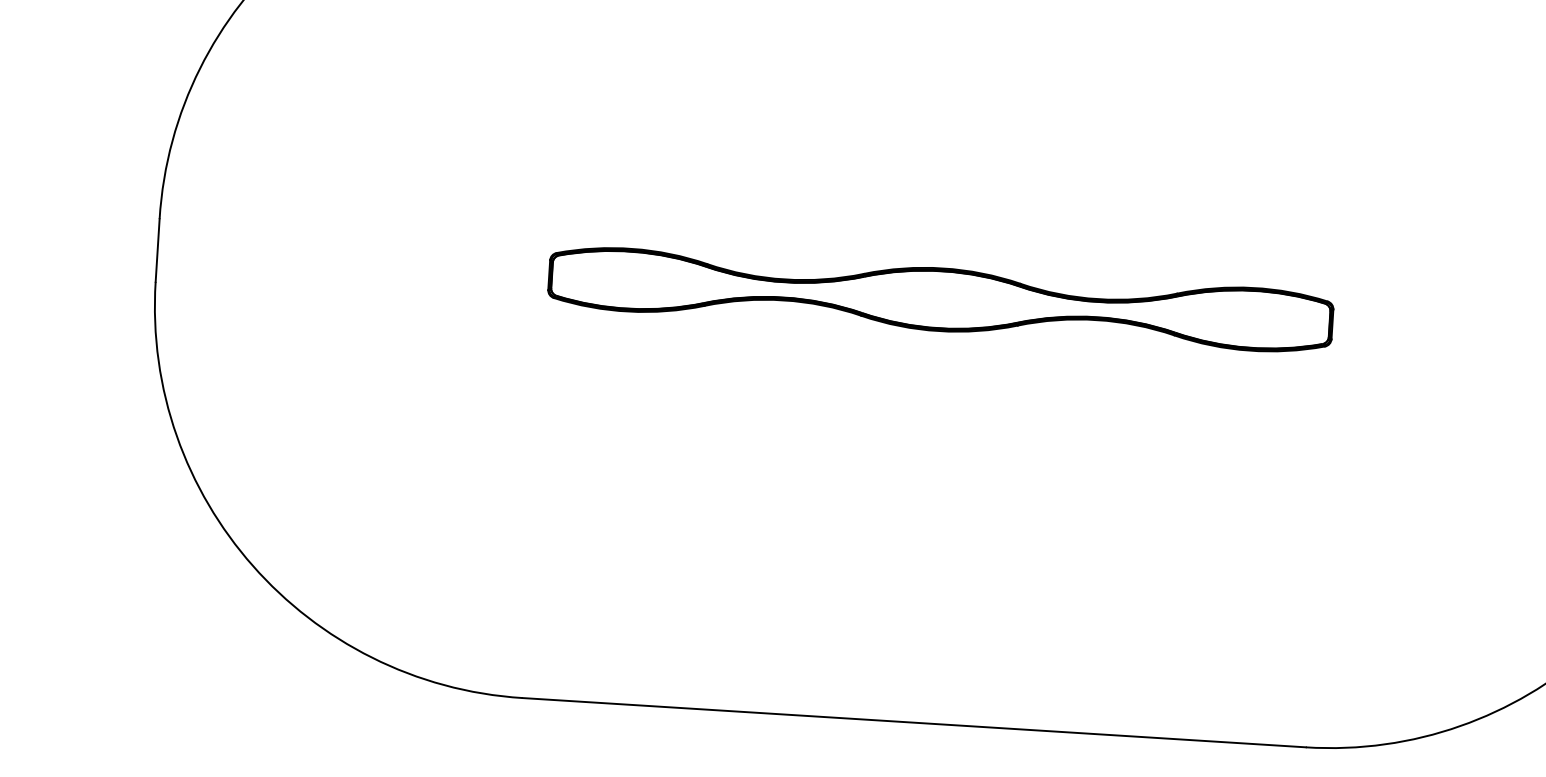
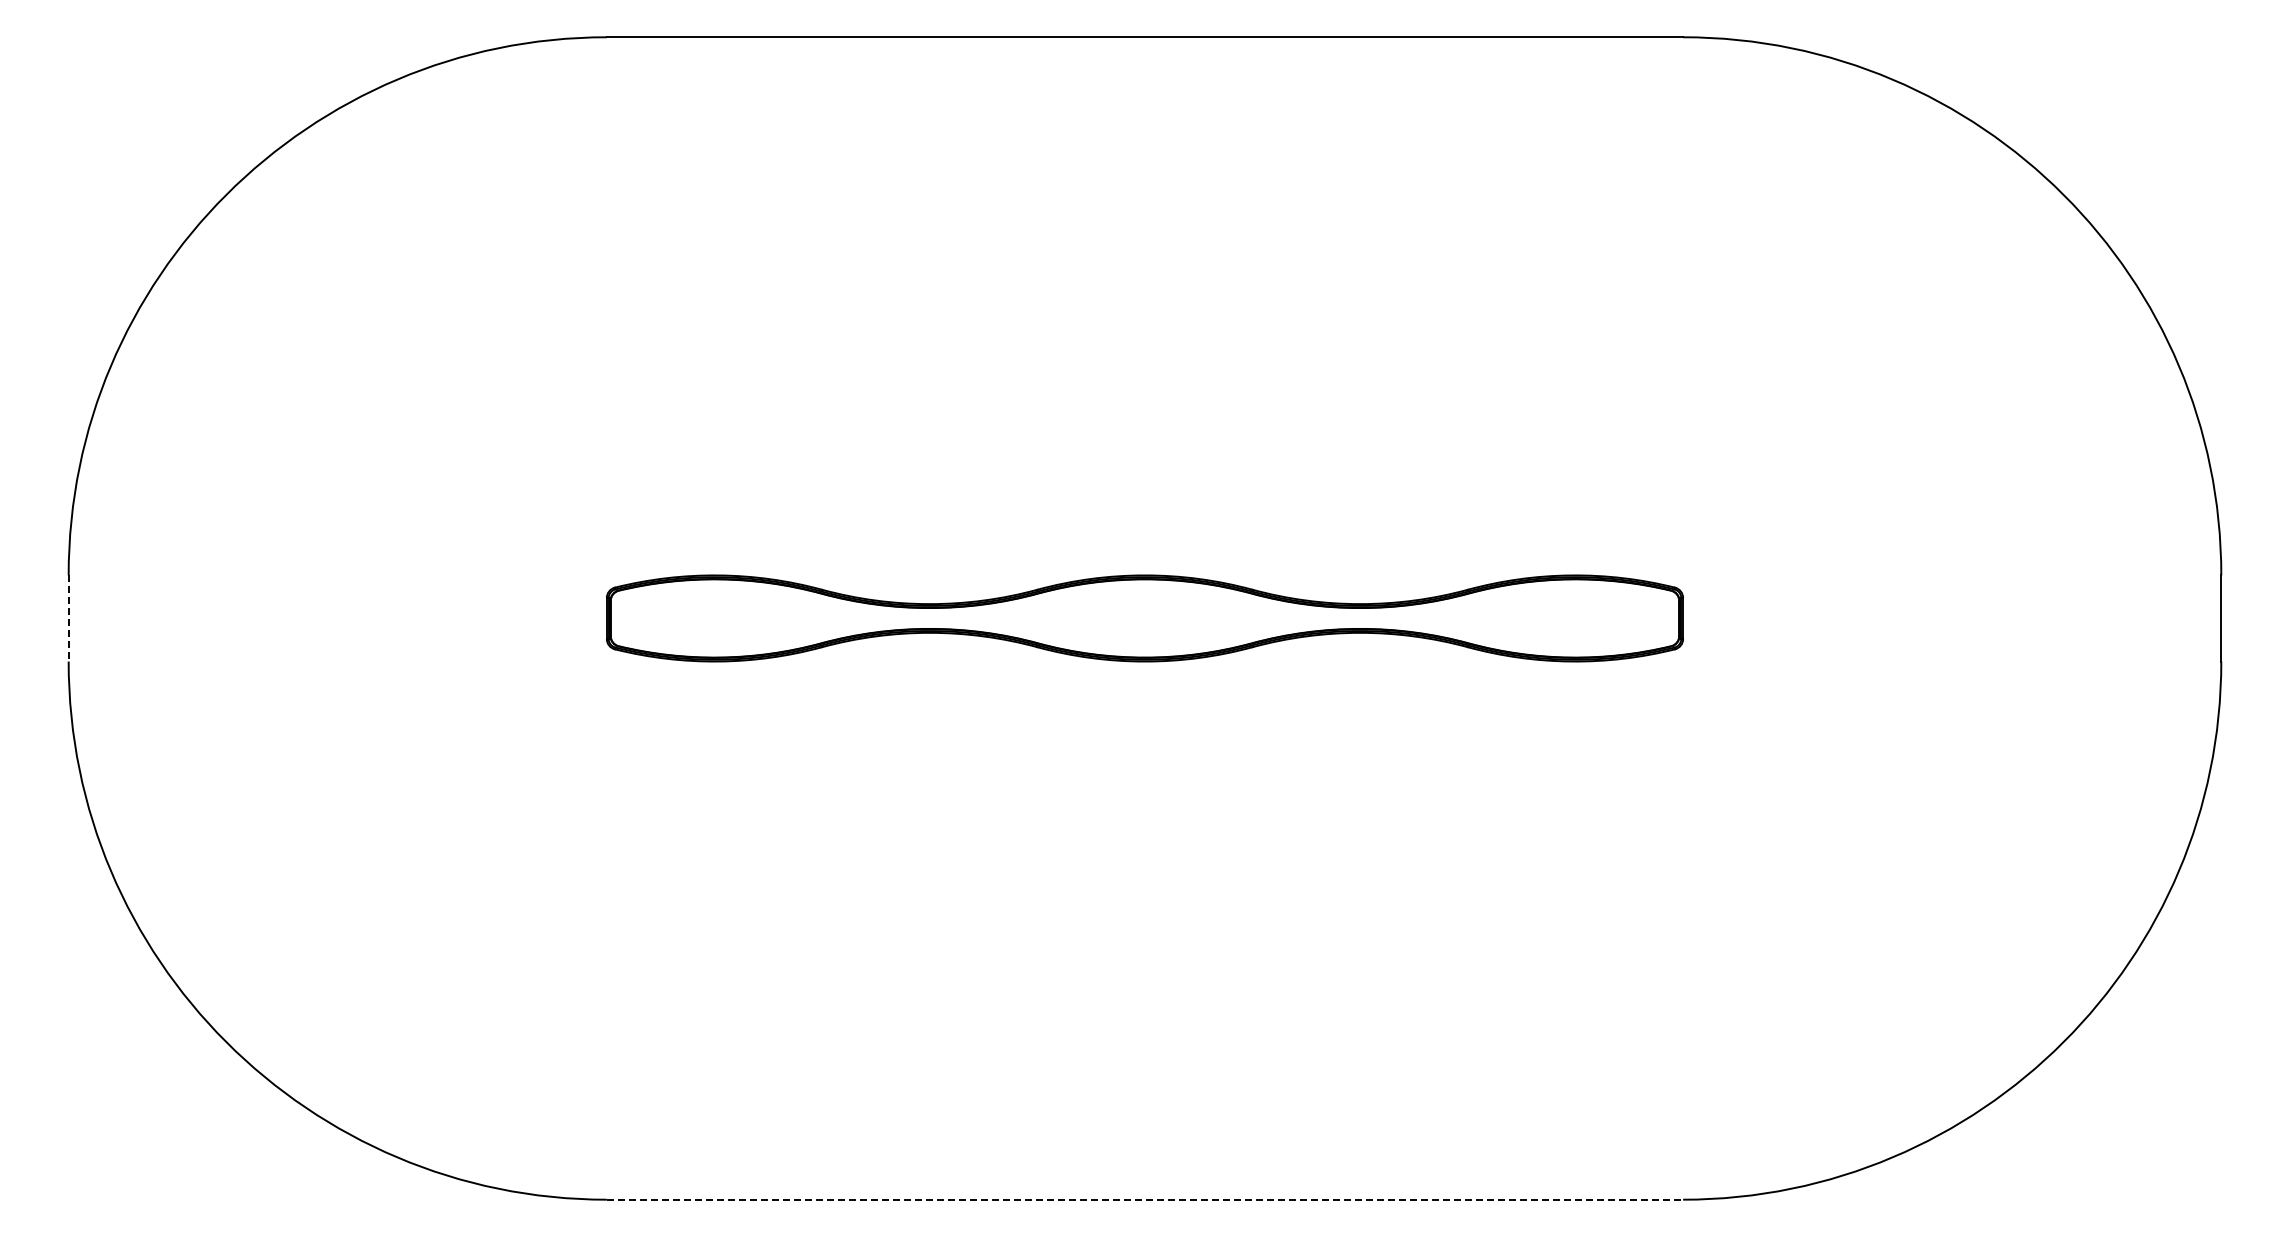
line: (157, 250) -> (68, 618), solid -> dashed
line: (914, 722) -> (1145, 1199), solid -> dashed

